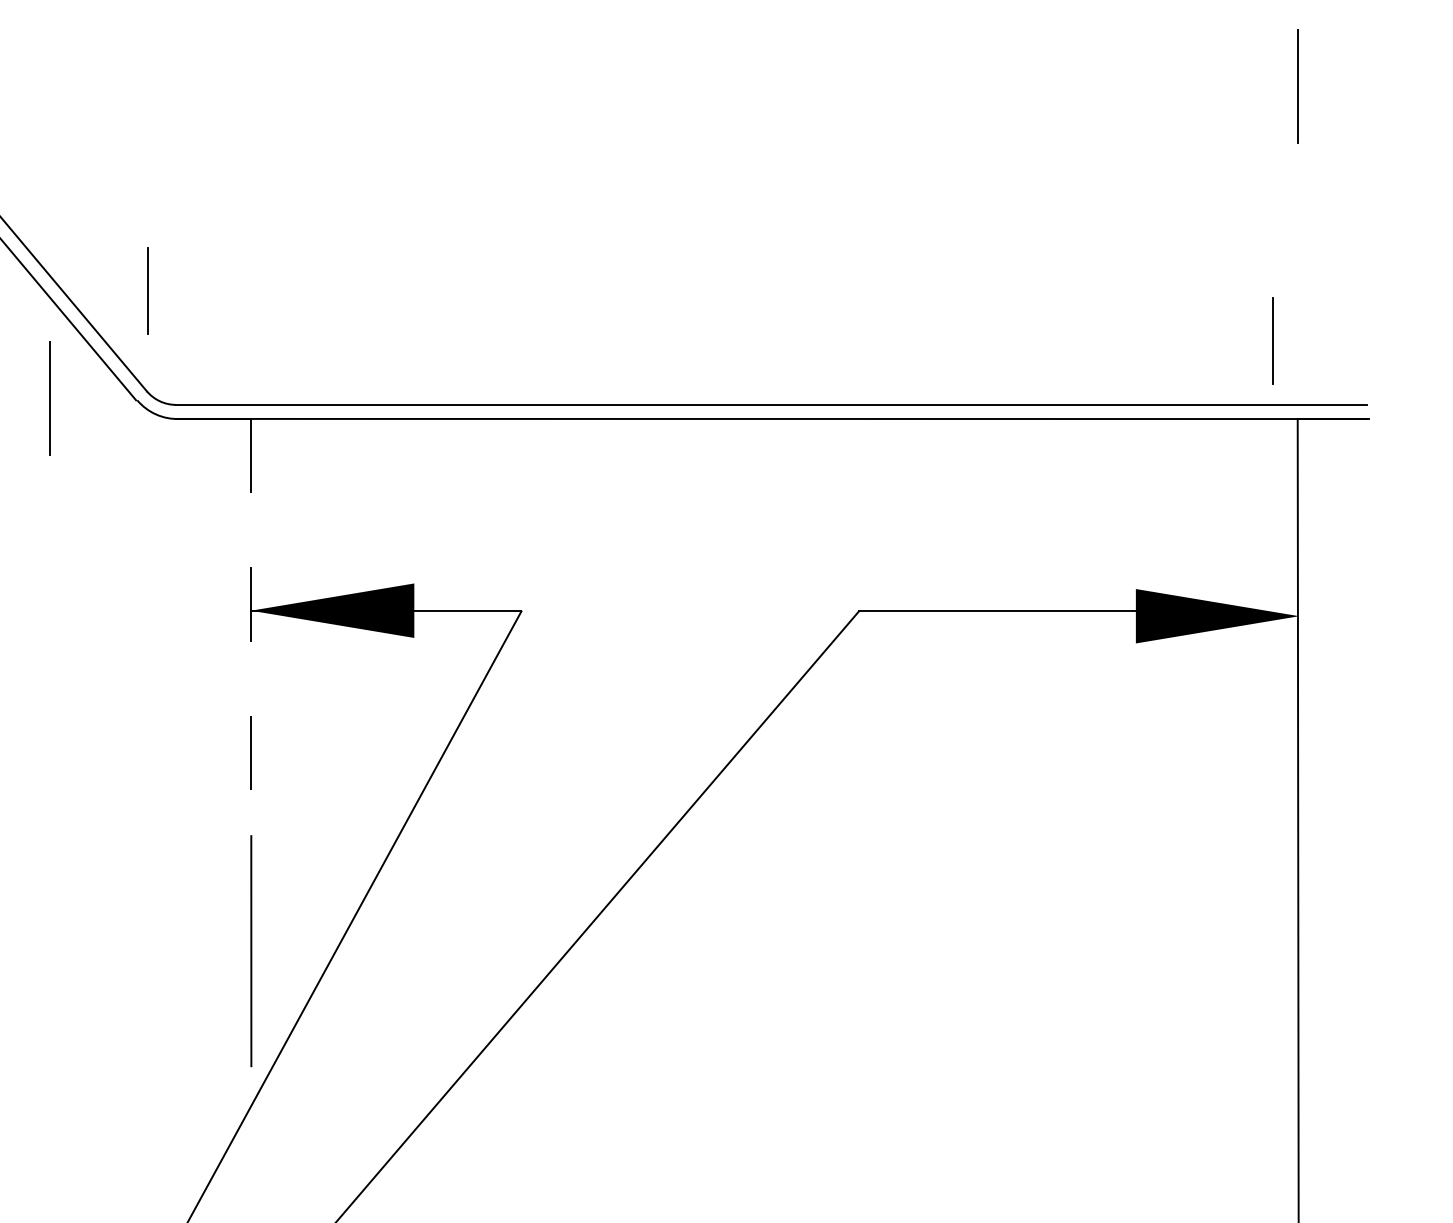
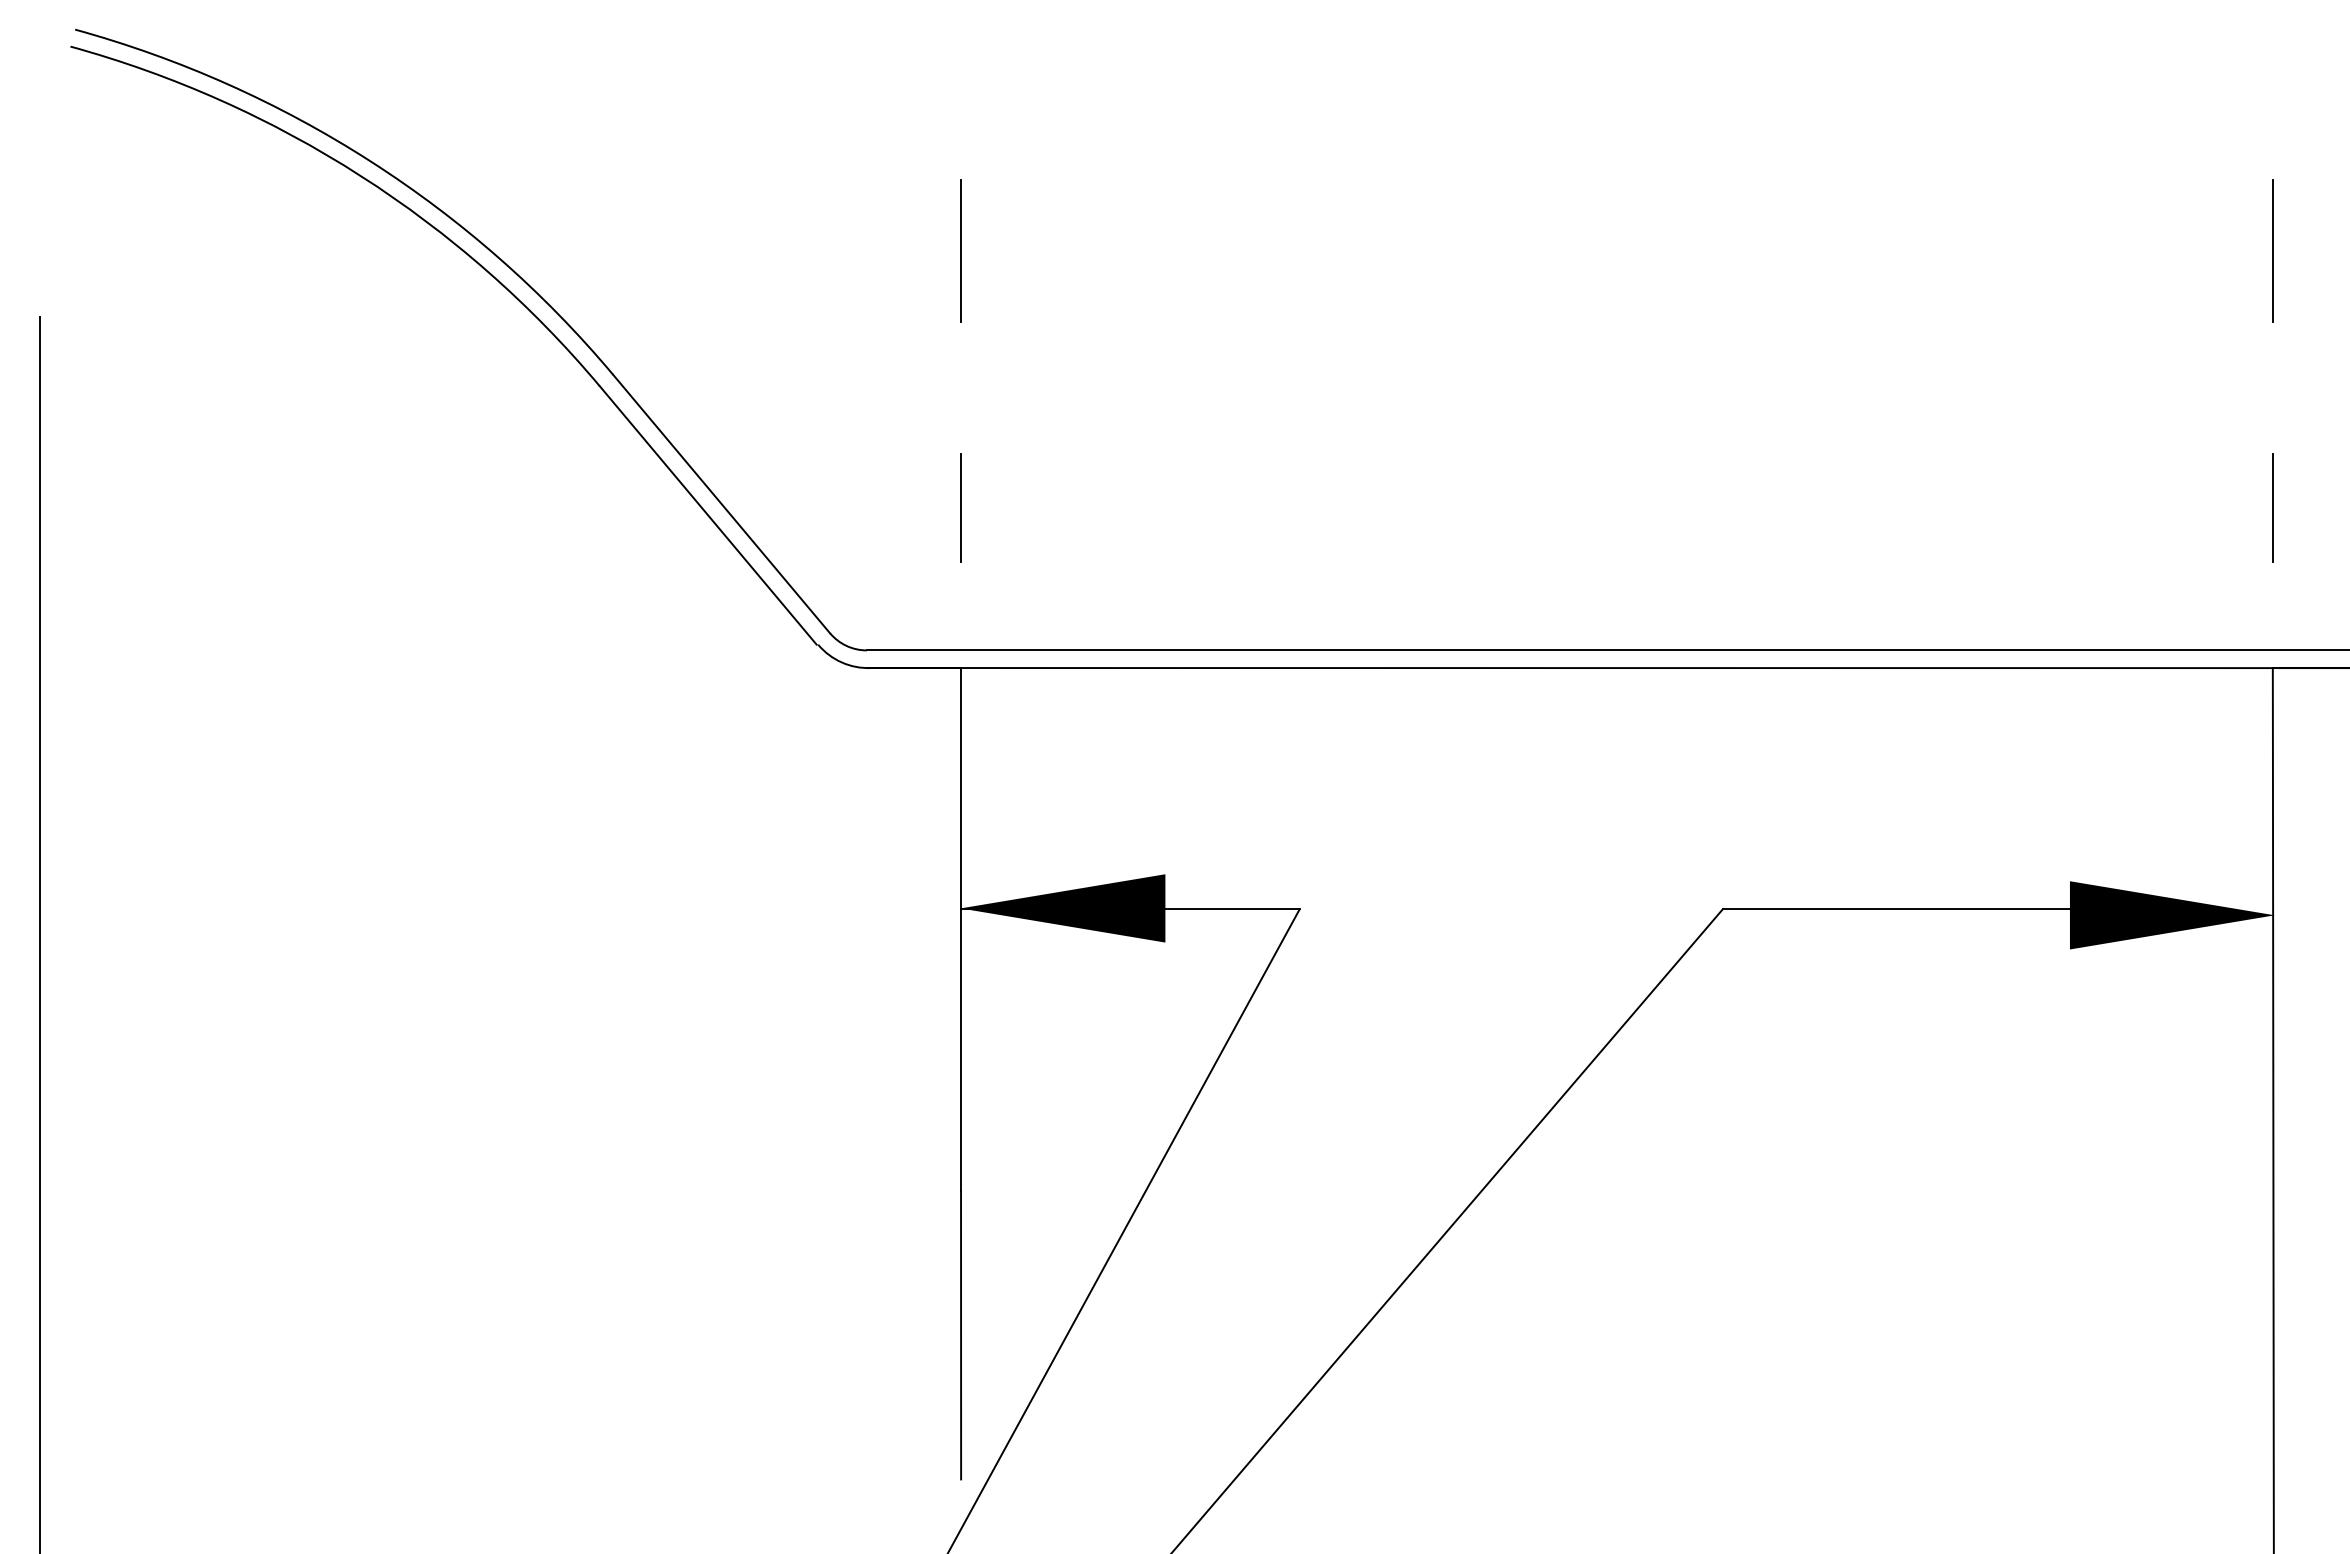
line: (147, 290) -> (960, 507), moved
line: (1272, 340) -> (2272, 507), moved
line: (49, 397) -> (960, 250), moved
line: (251, 628) -> (961, 930), dashed -> solid

